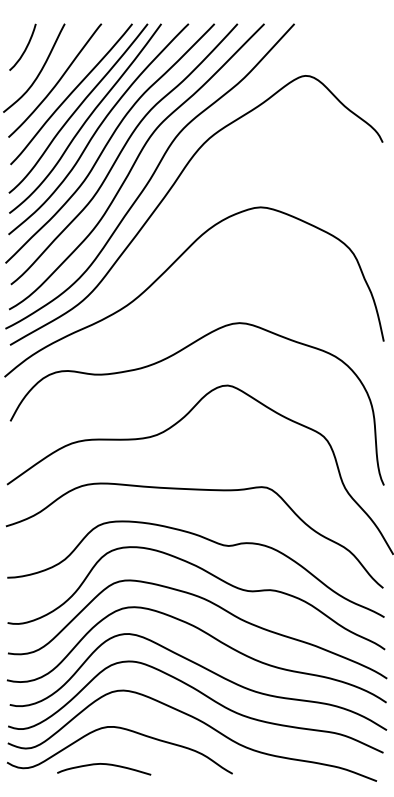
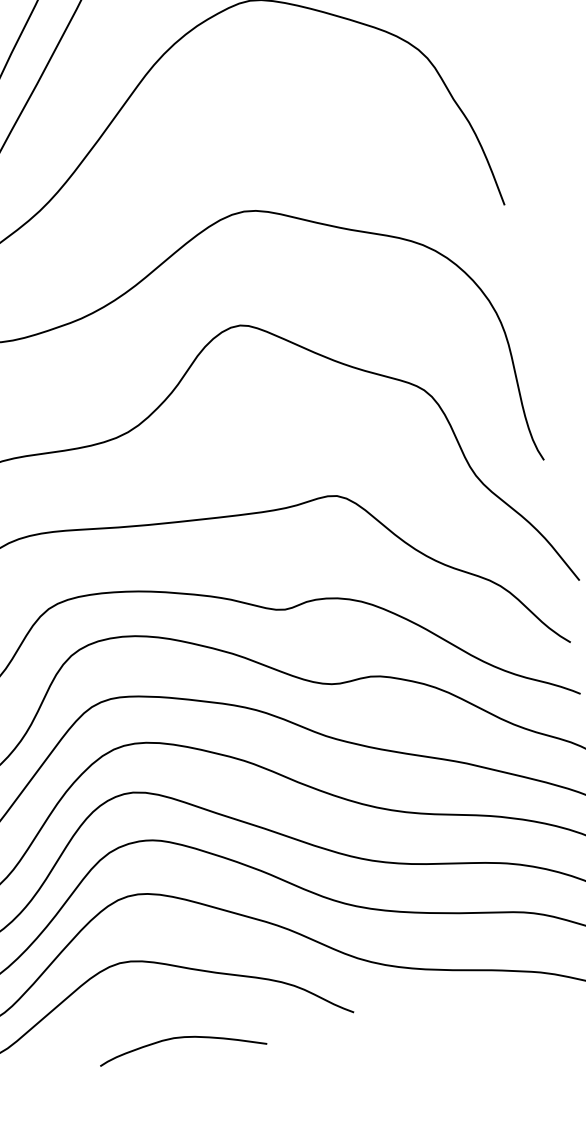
curve: (106, 765) -> (185, 1039), moved

